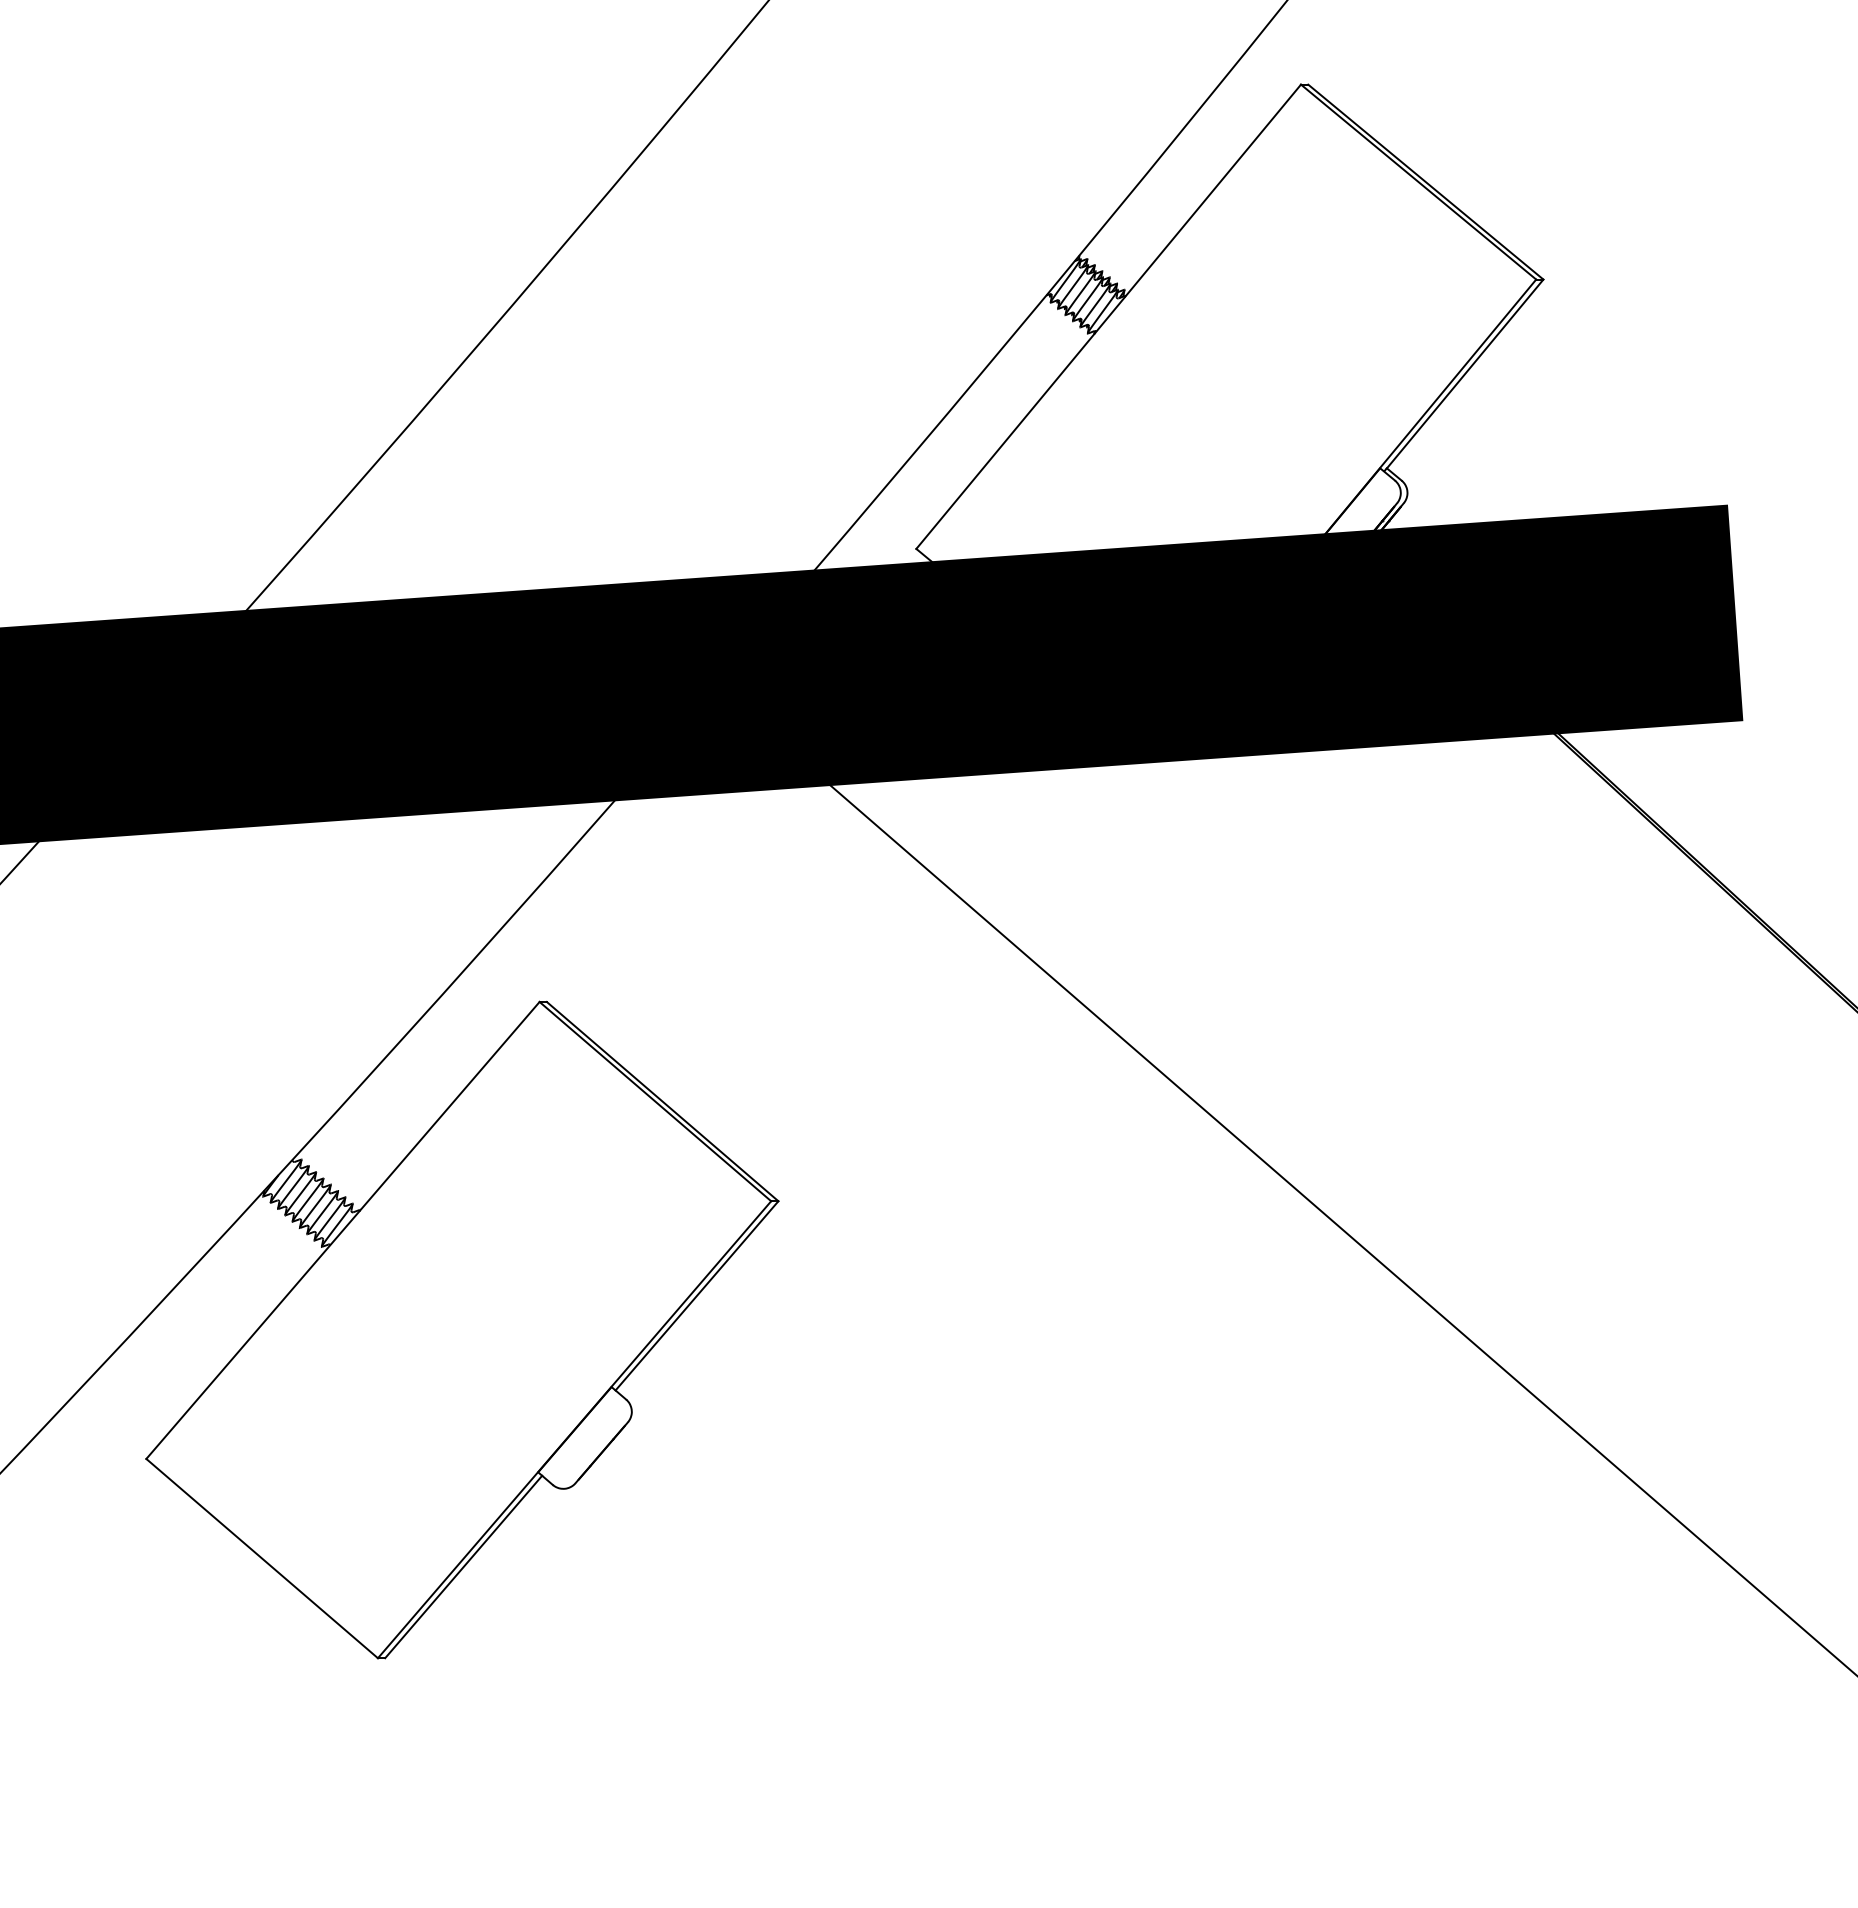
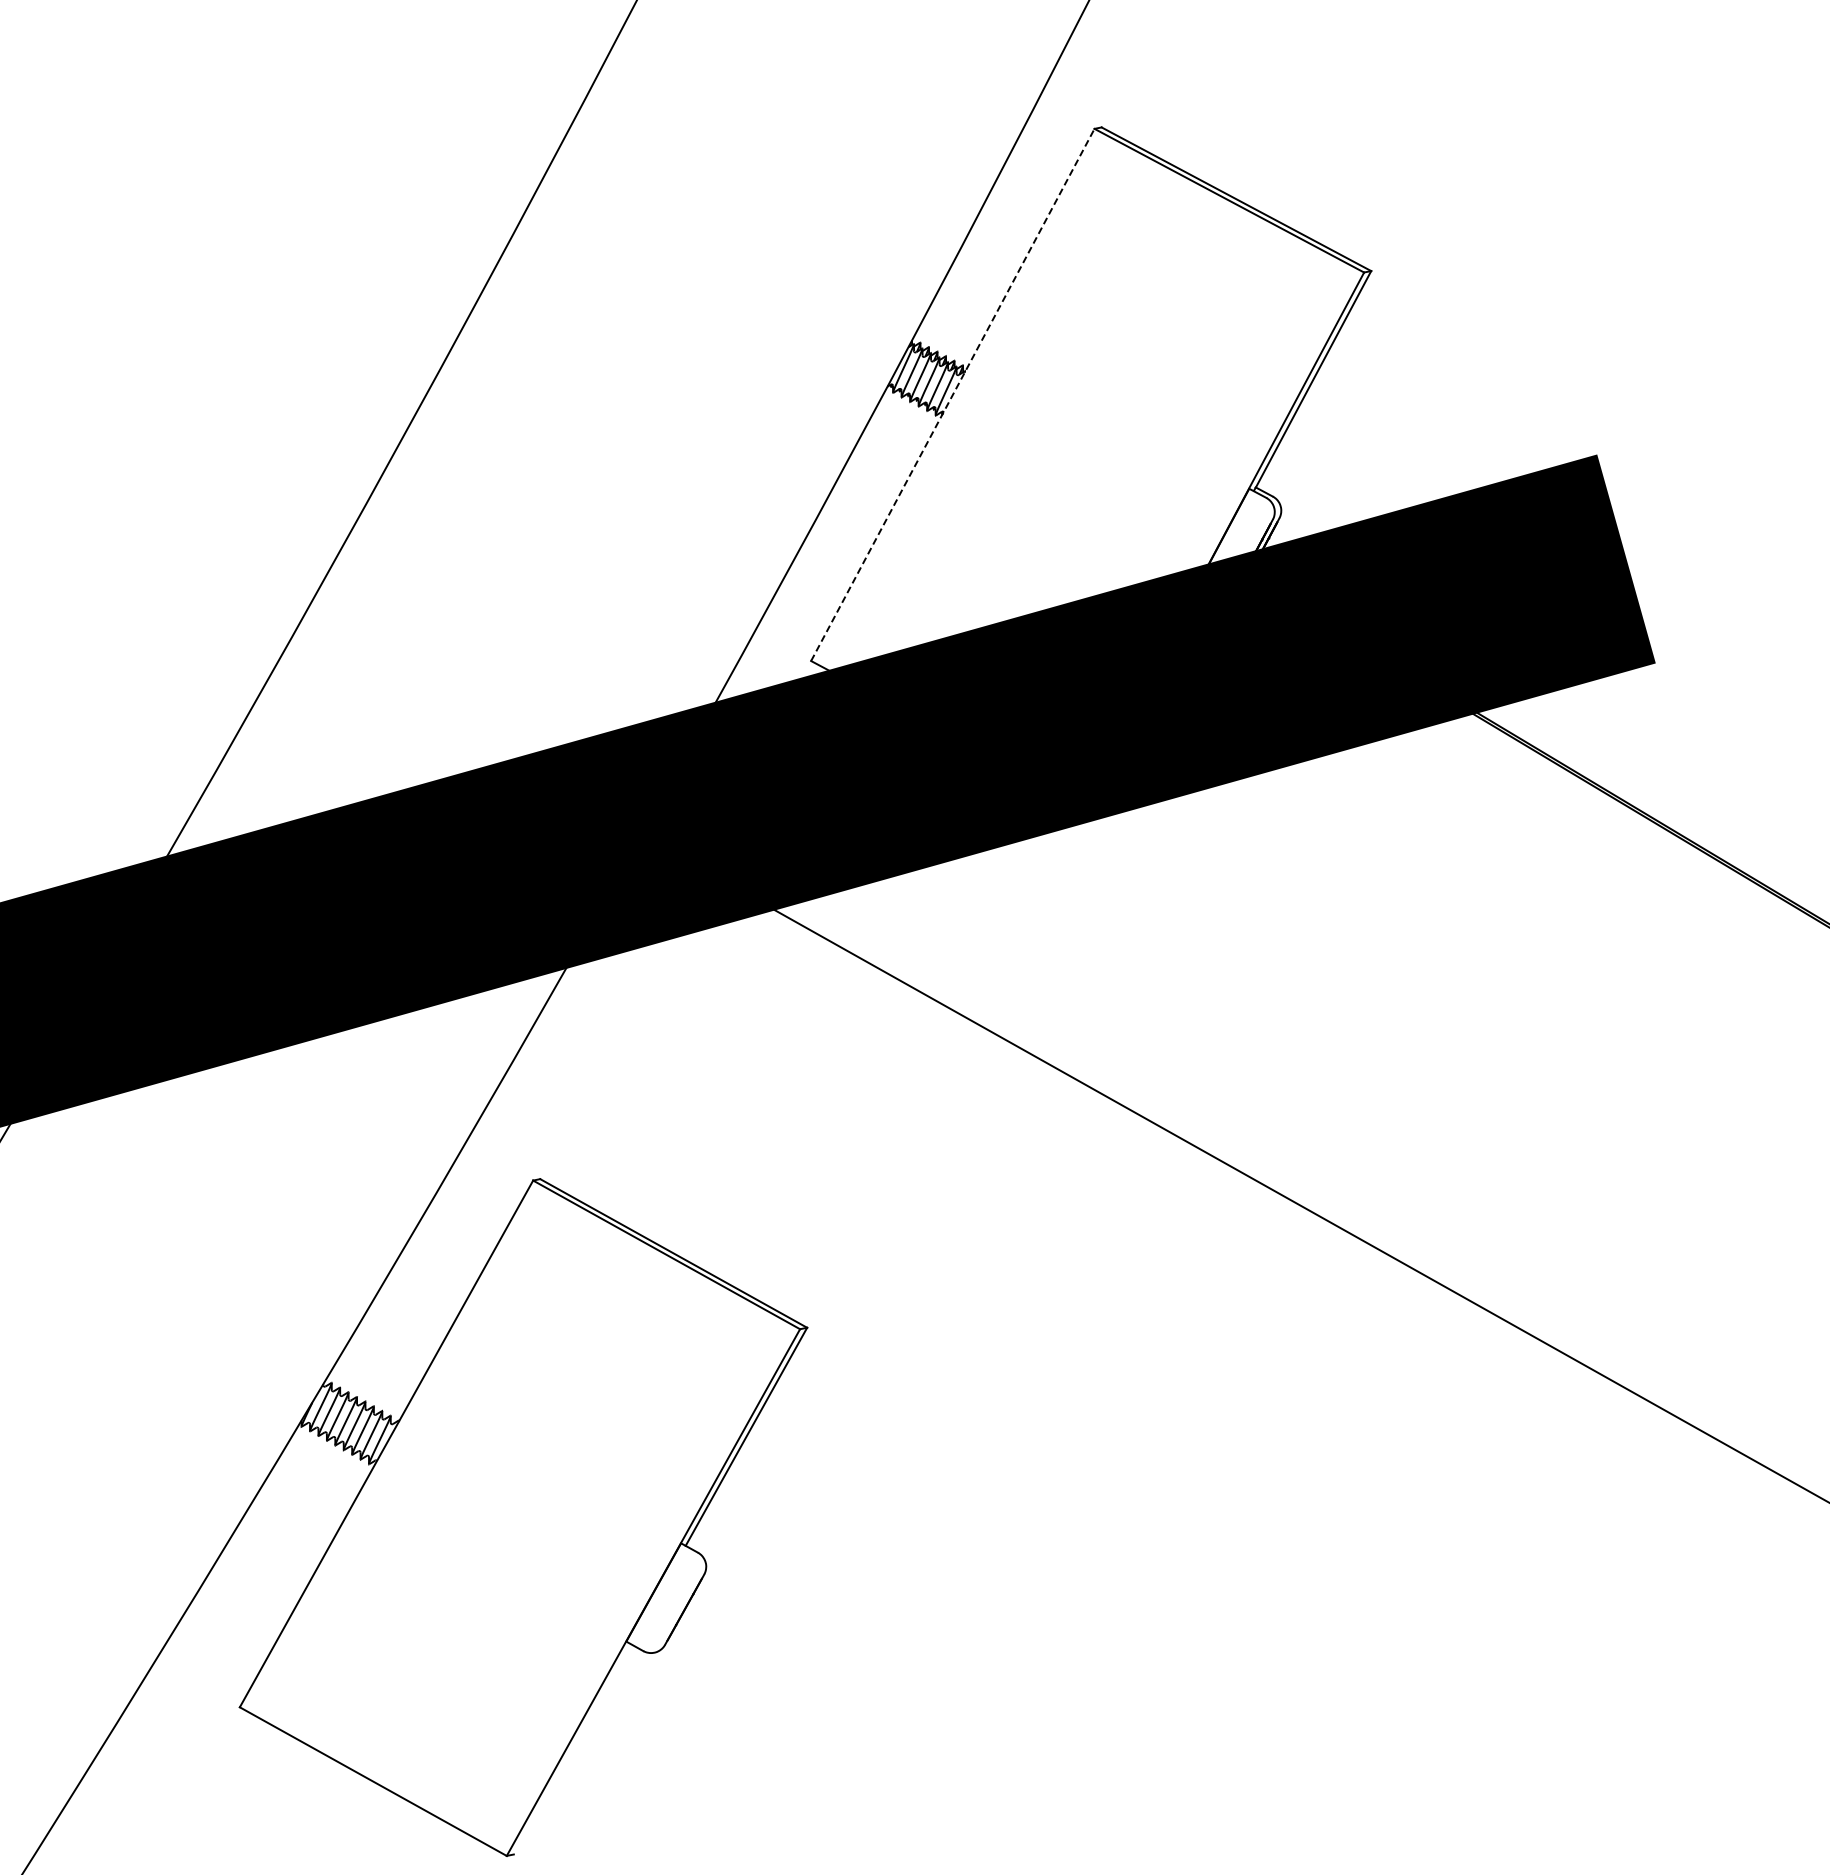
line: (1109, 316) -> (953, 394), solid -> dashed
line: (463, 1566) -> (572, 1748), removed

